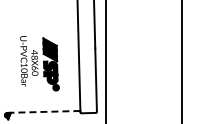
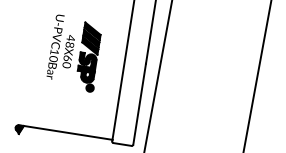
part: (39, 63) -> (74, 53), moved
line: (43, 111) -> (65, 131), dashed -> solid

